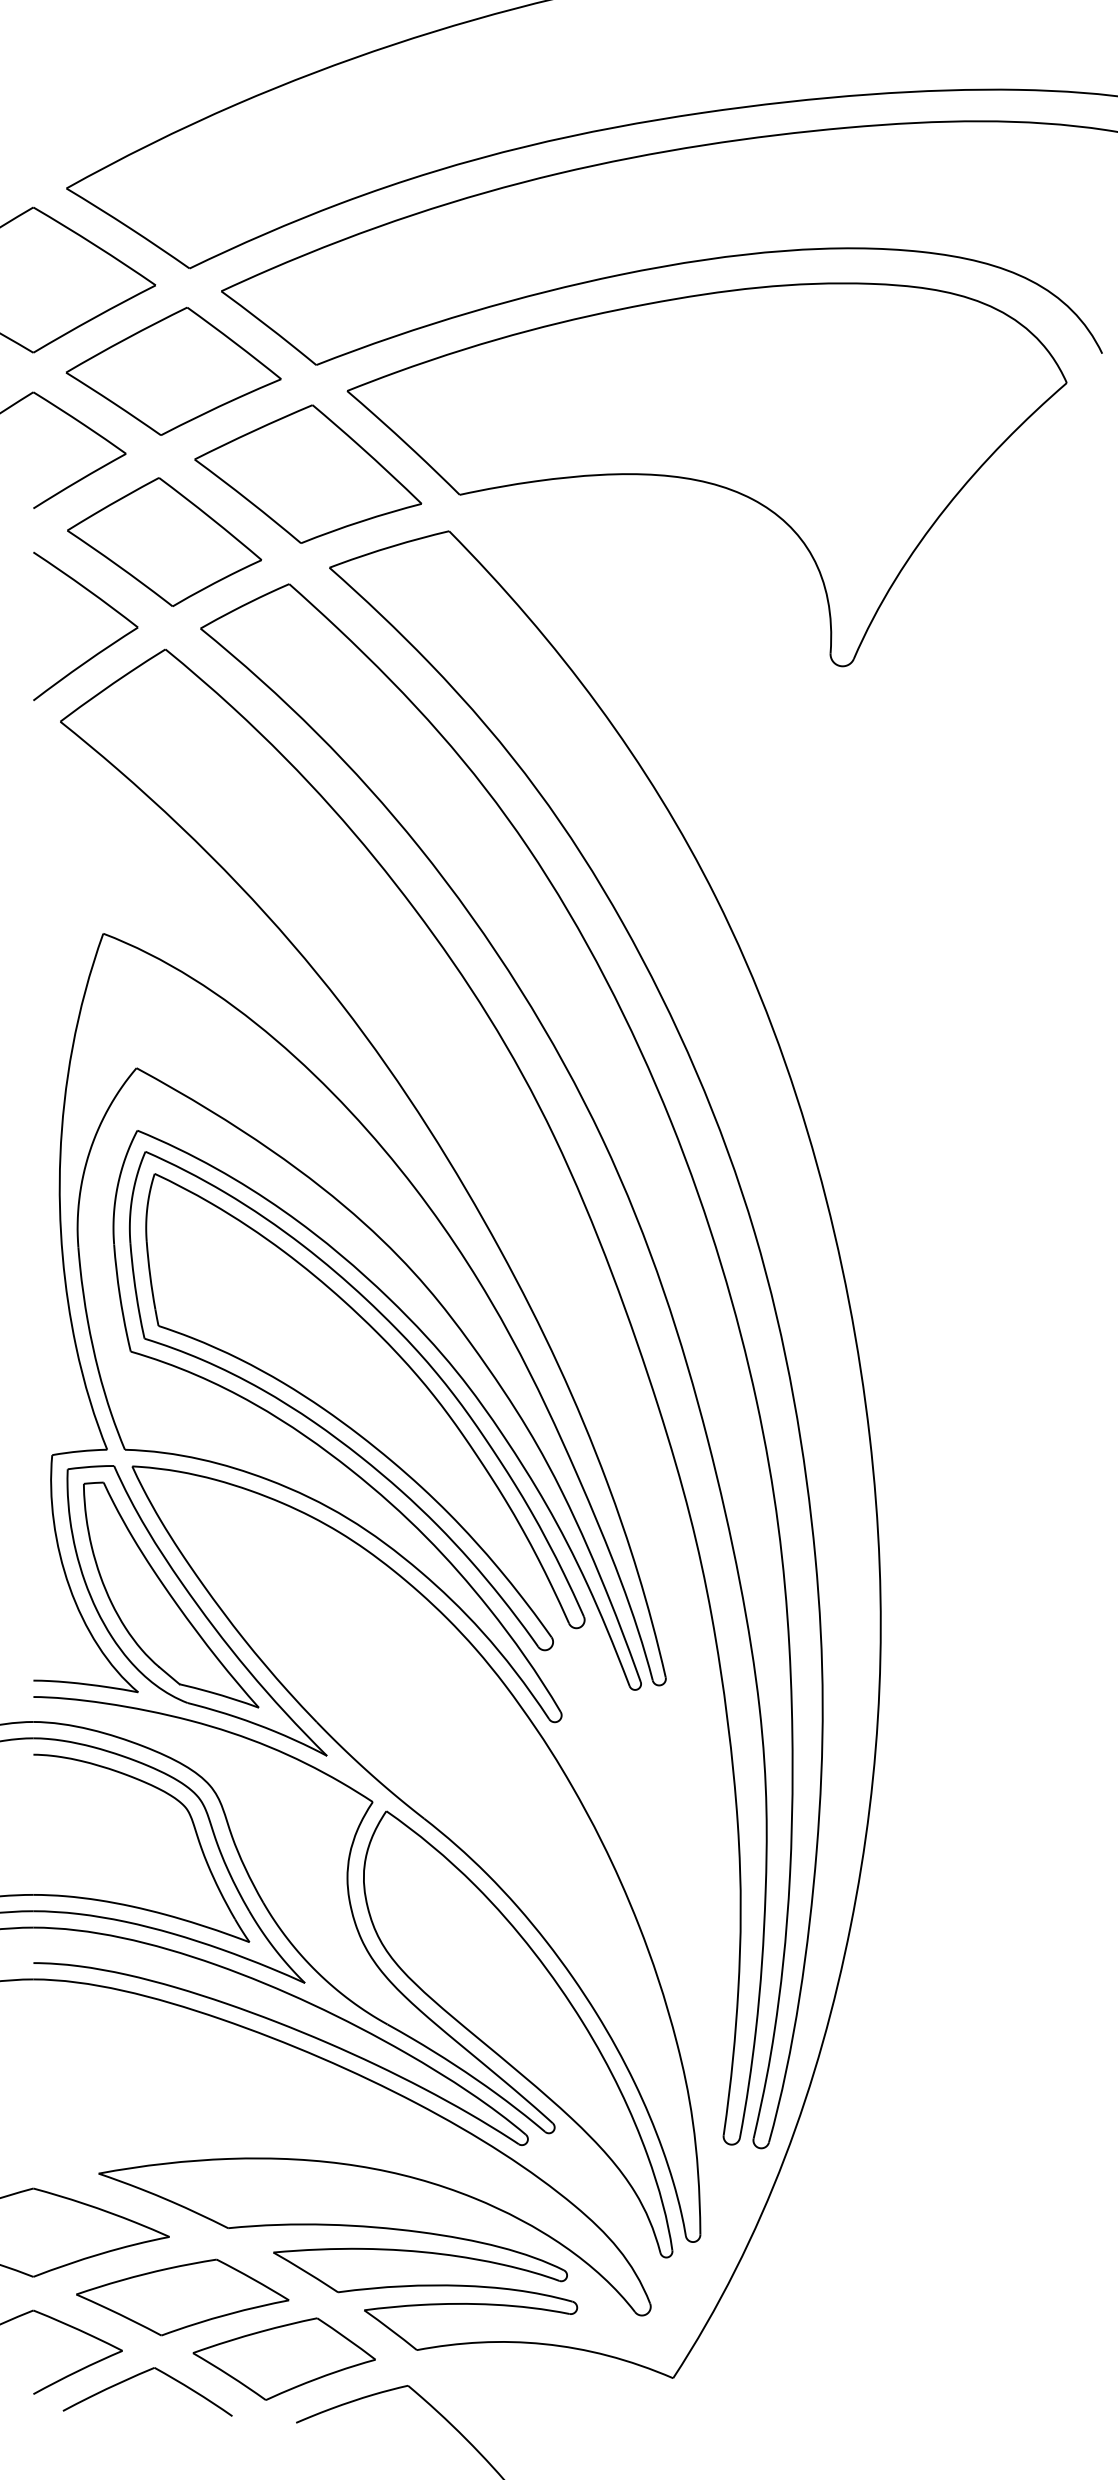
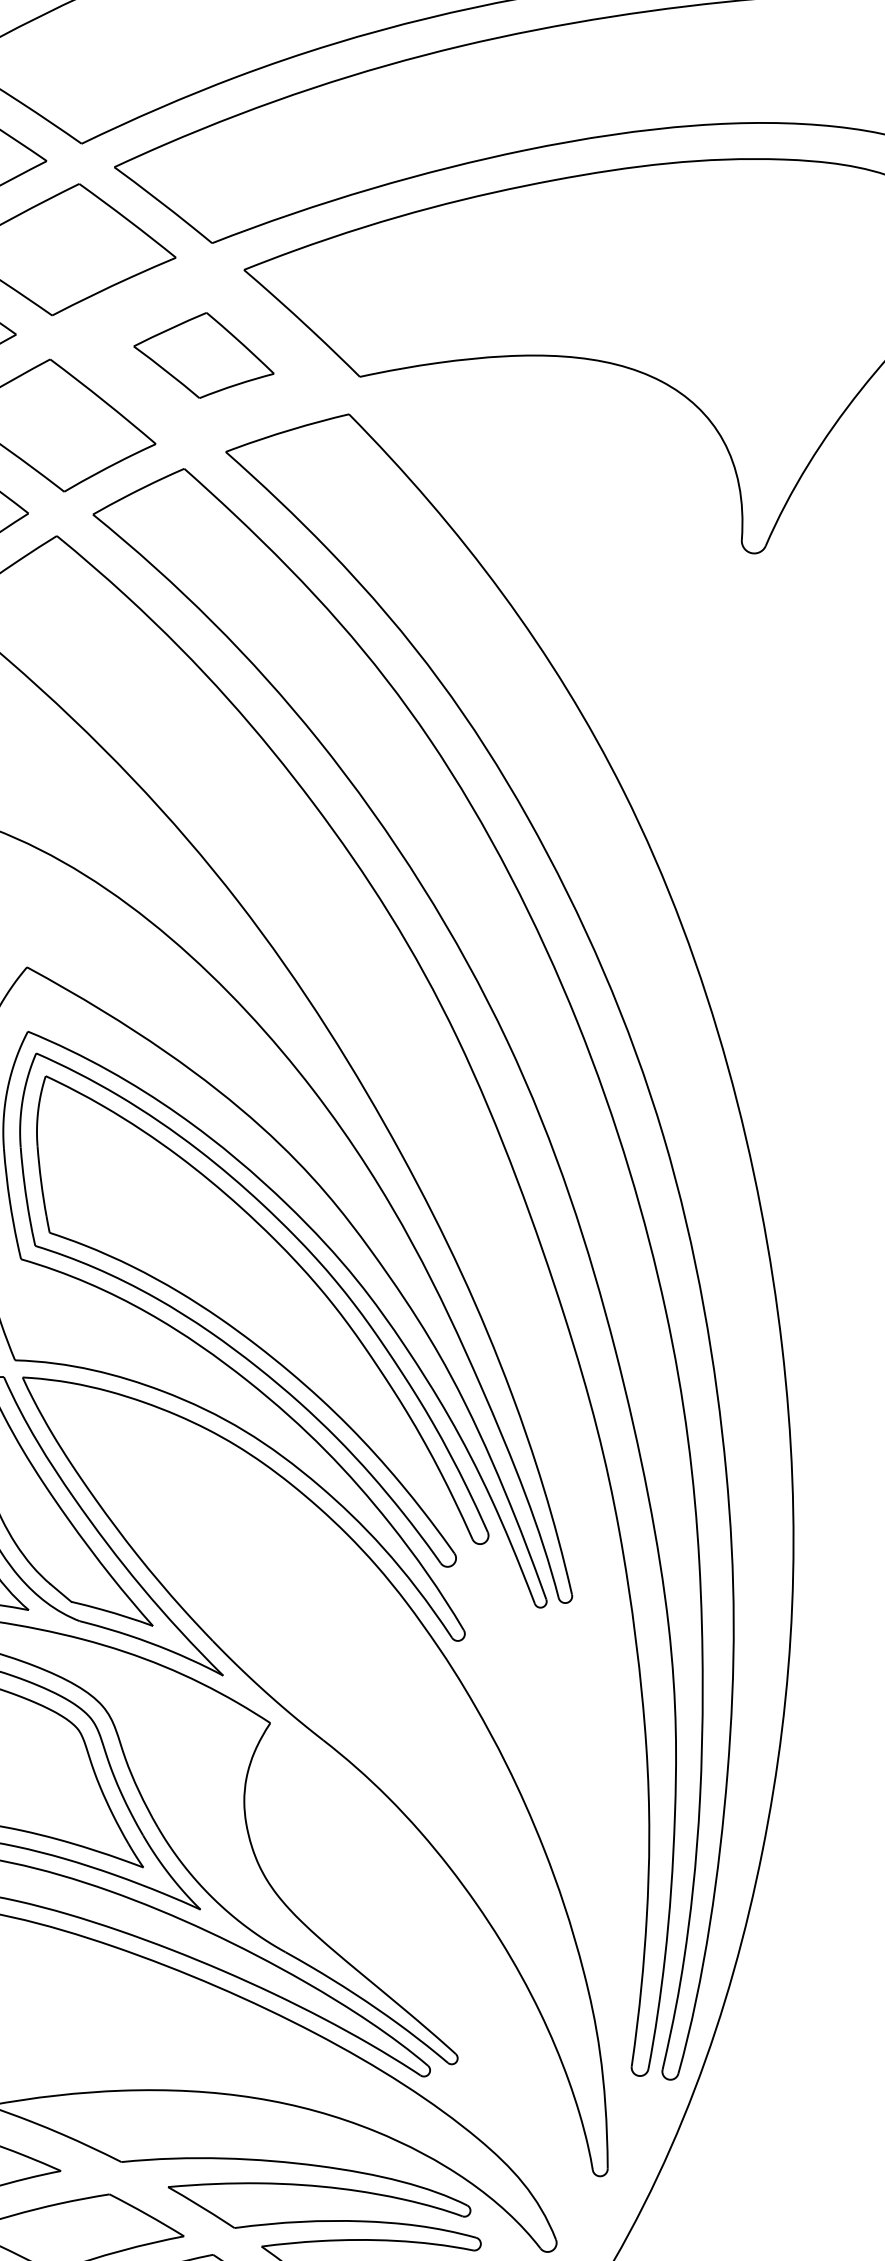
part: (308, 473) -> (204, 354), size x0.6
part: (518, 2034) -> (420, 1962), removed

